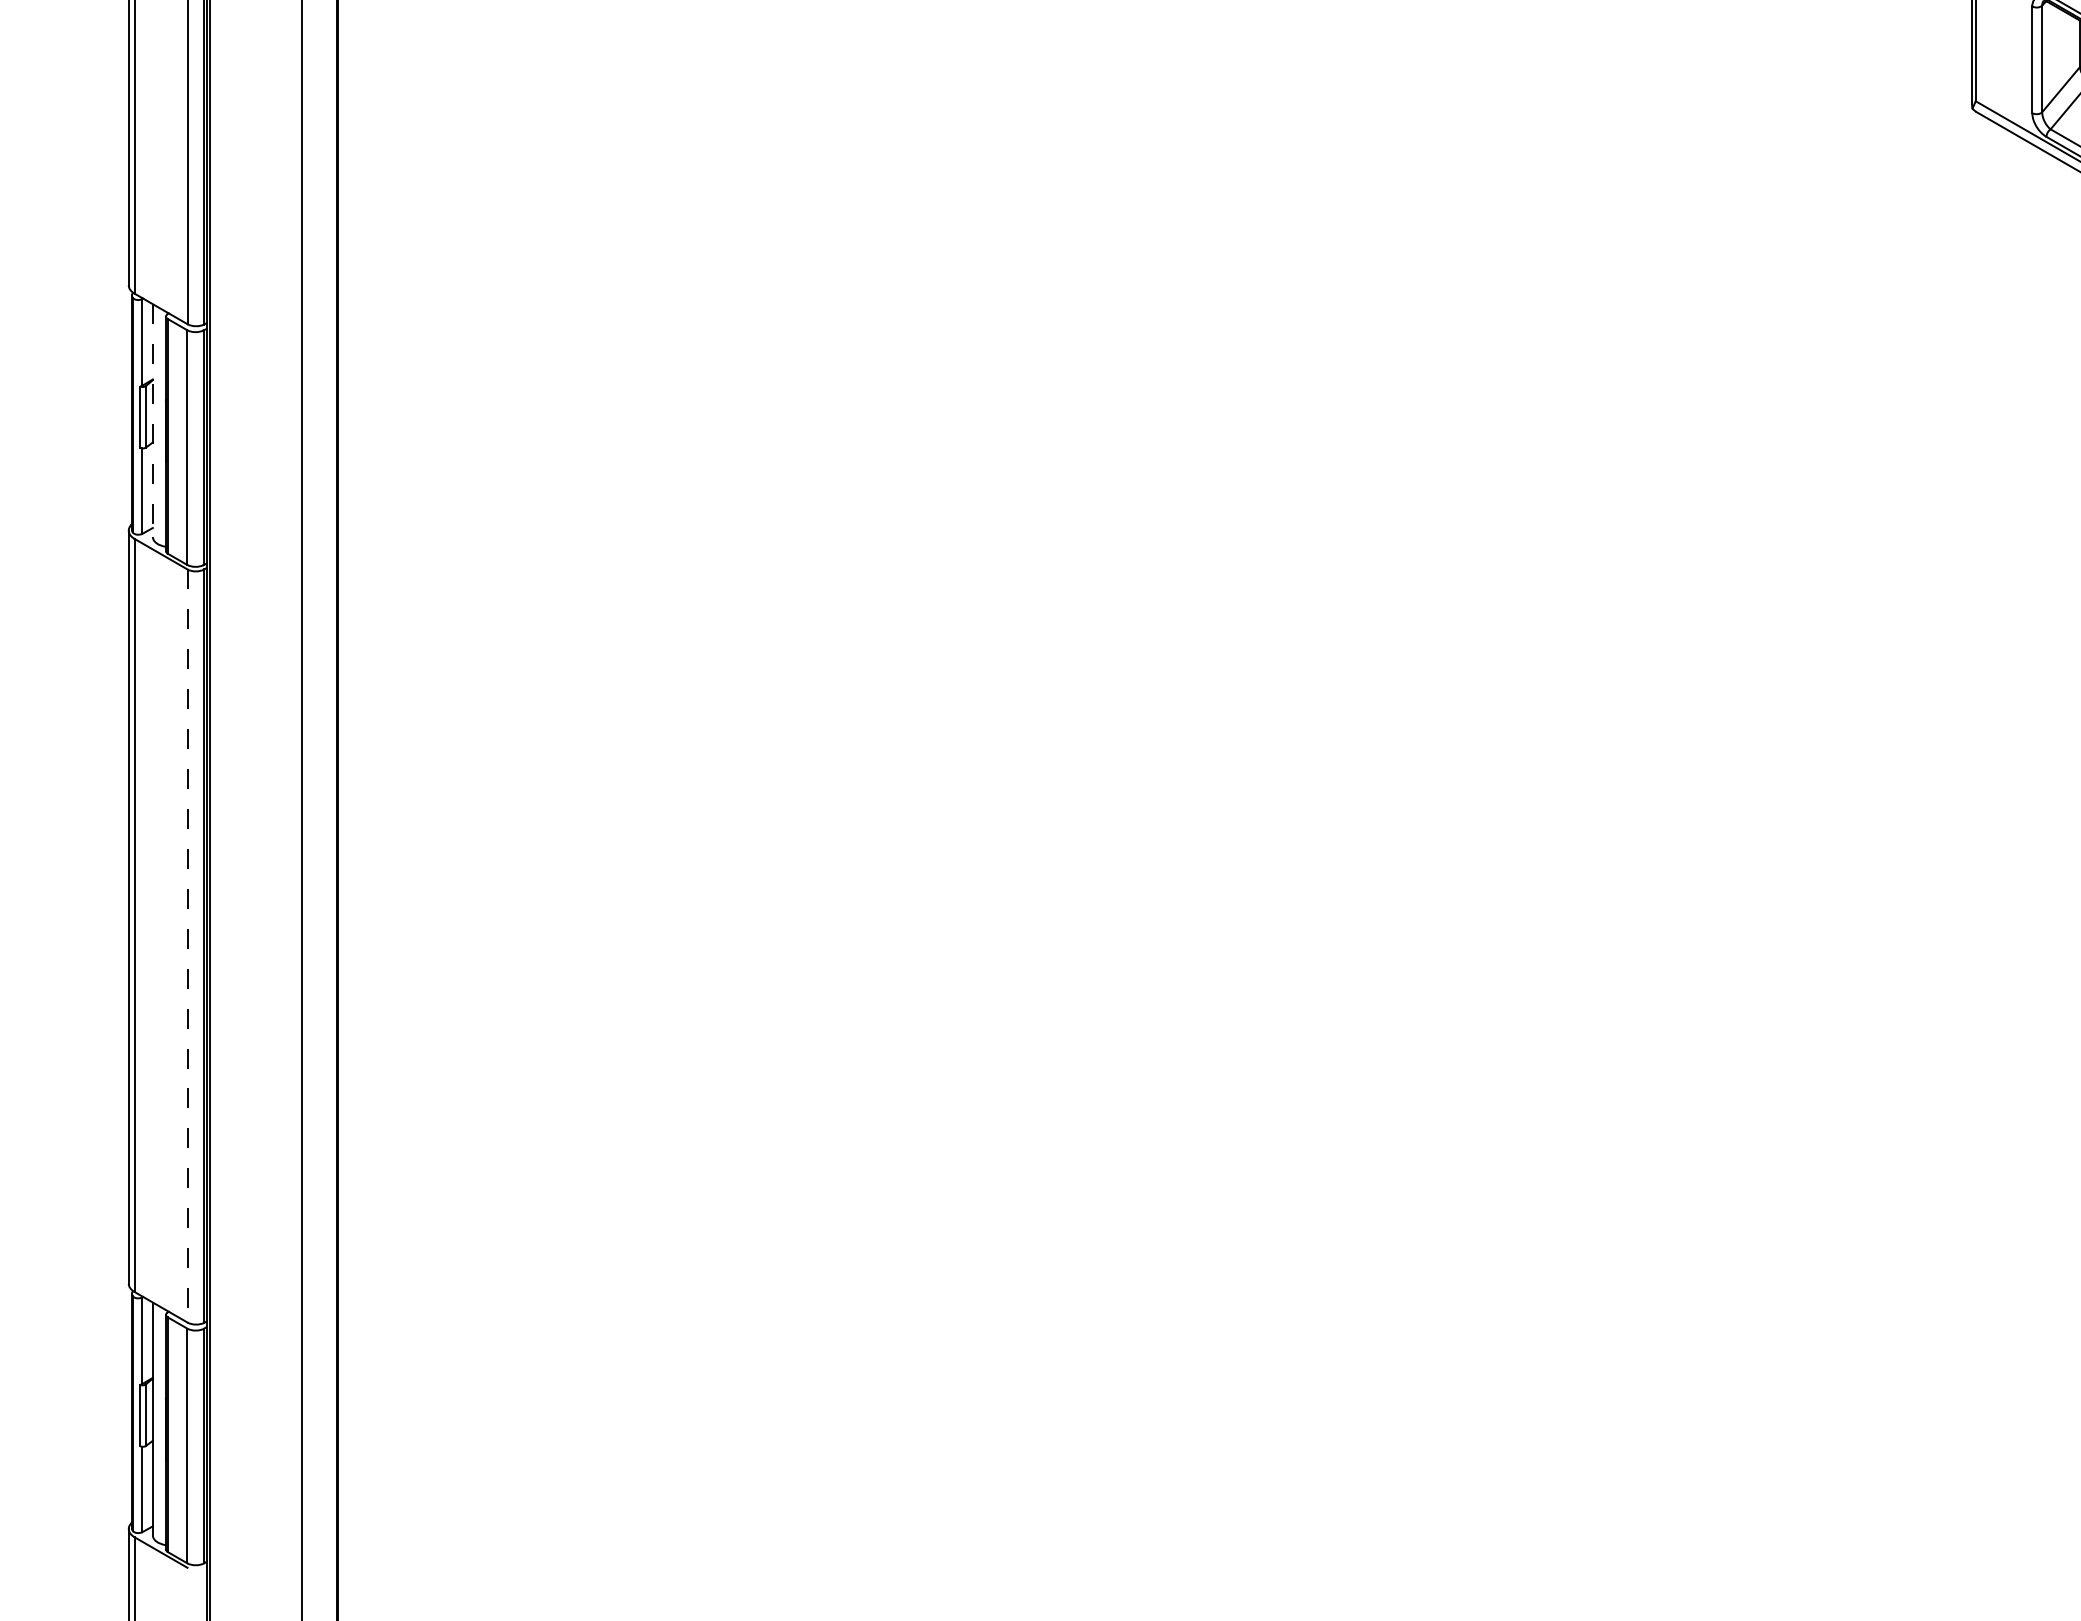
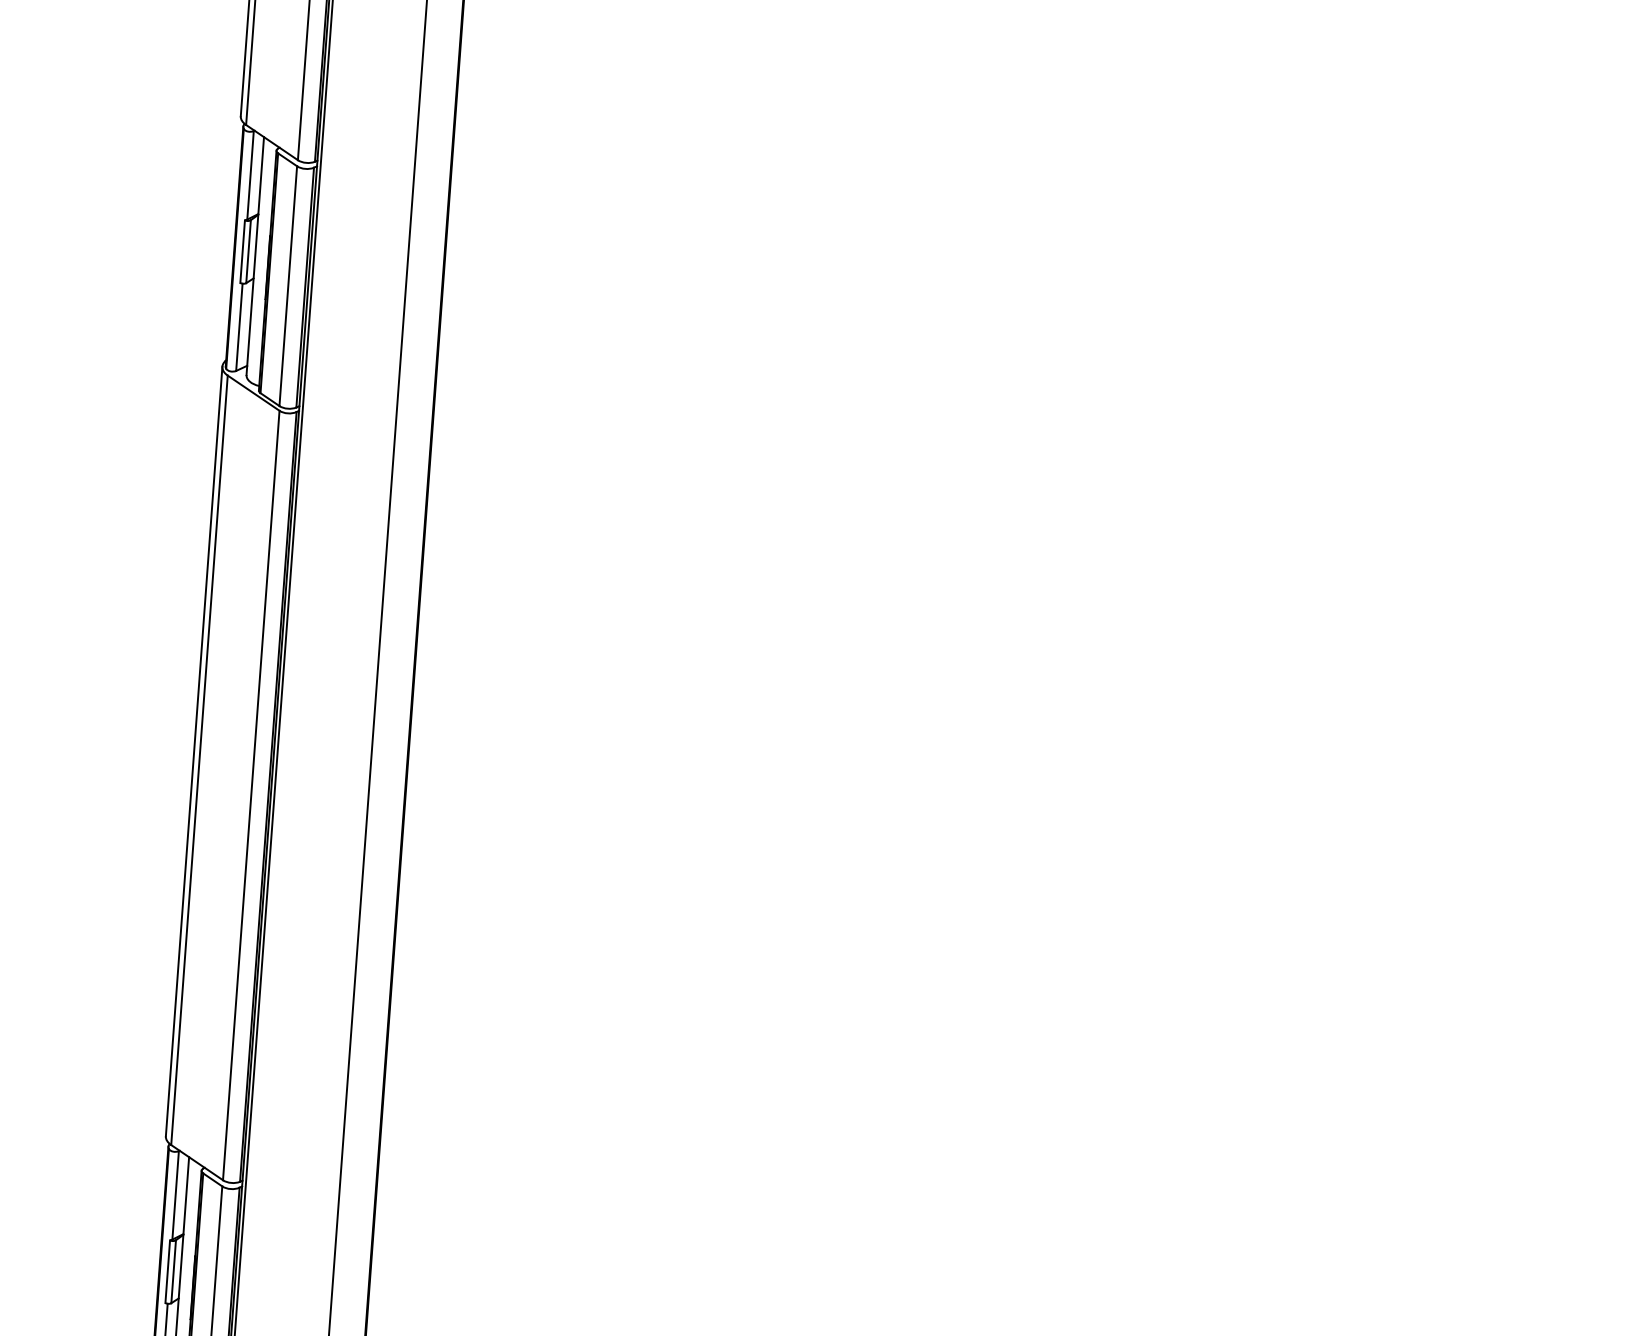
line: (152, 421) -> (254, 256), dashed -> solid
line: (187, 946) -> (251, 796), dashed -> solid

